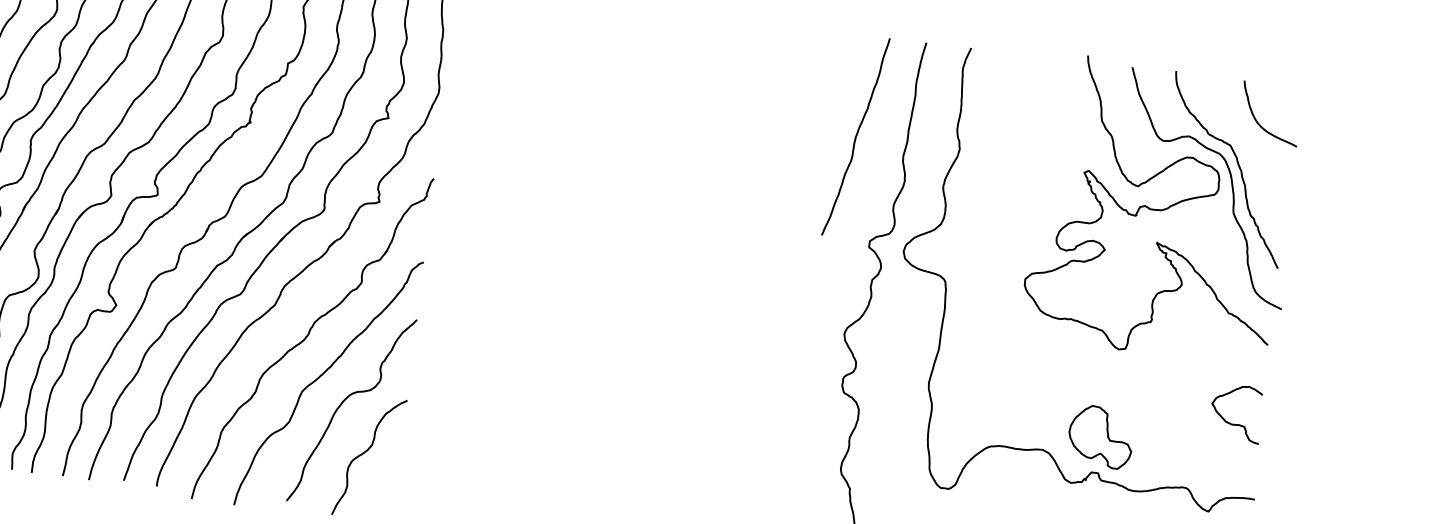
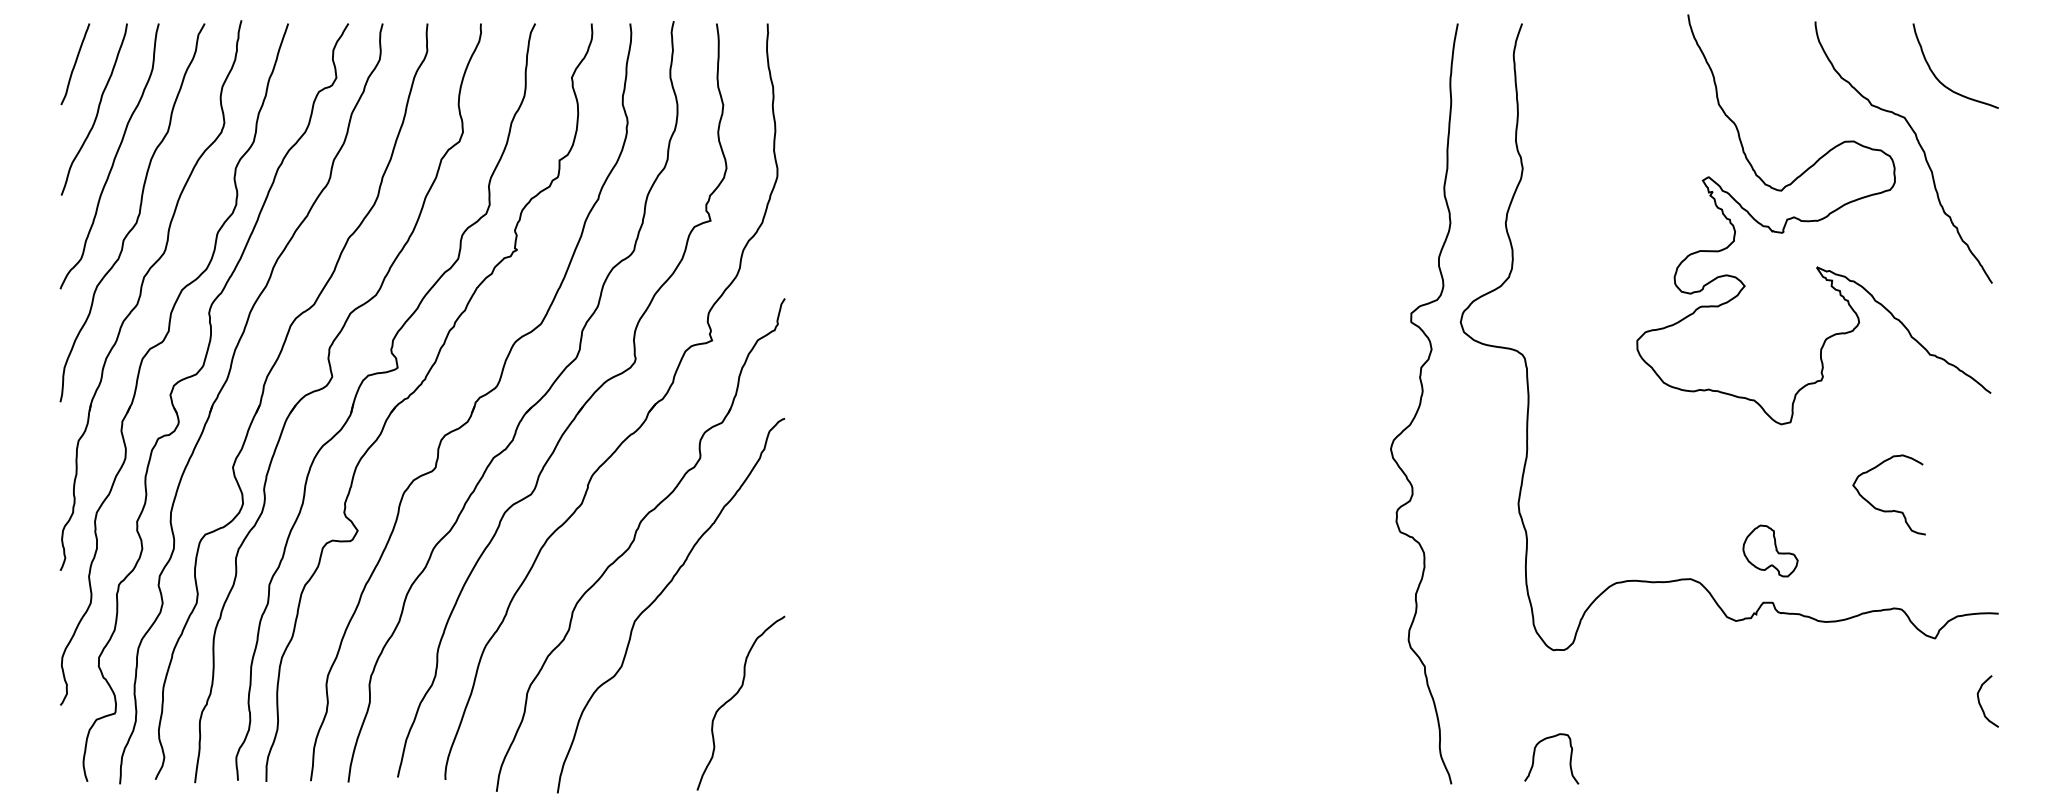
curve: (855, 136) -> (1373, 168), removed
curve: (1231, 184) -> (1912, 172), removed
curve: (342, 404) -> (693, 632), removed
curve: (1234, 424) -> (1888, 510), moved
part: (1100, 436) -> (1770, 550), size x0.6

